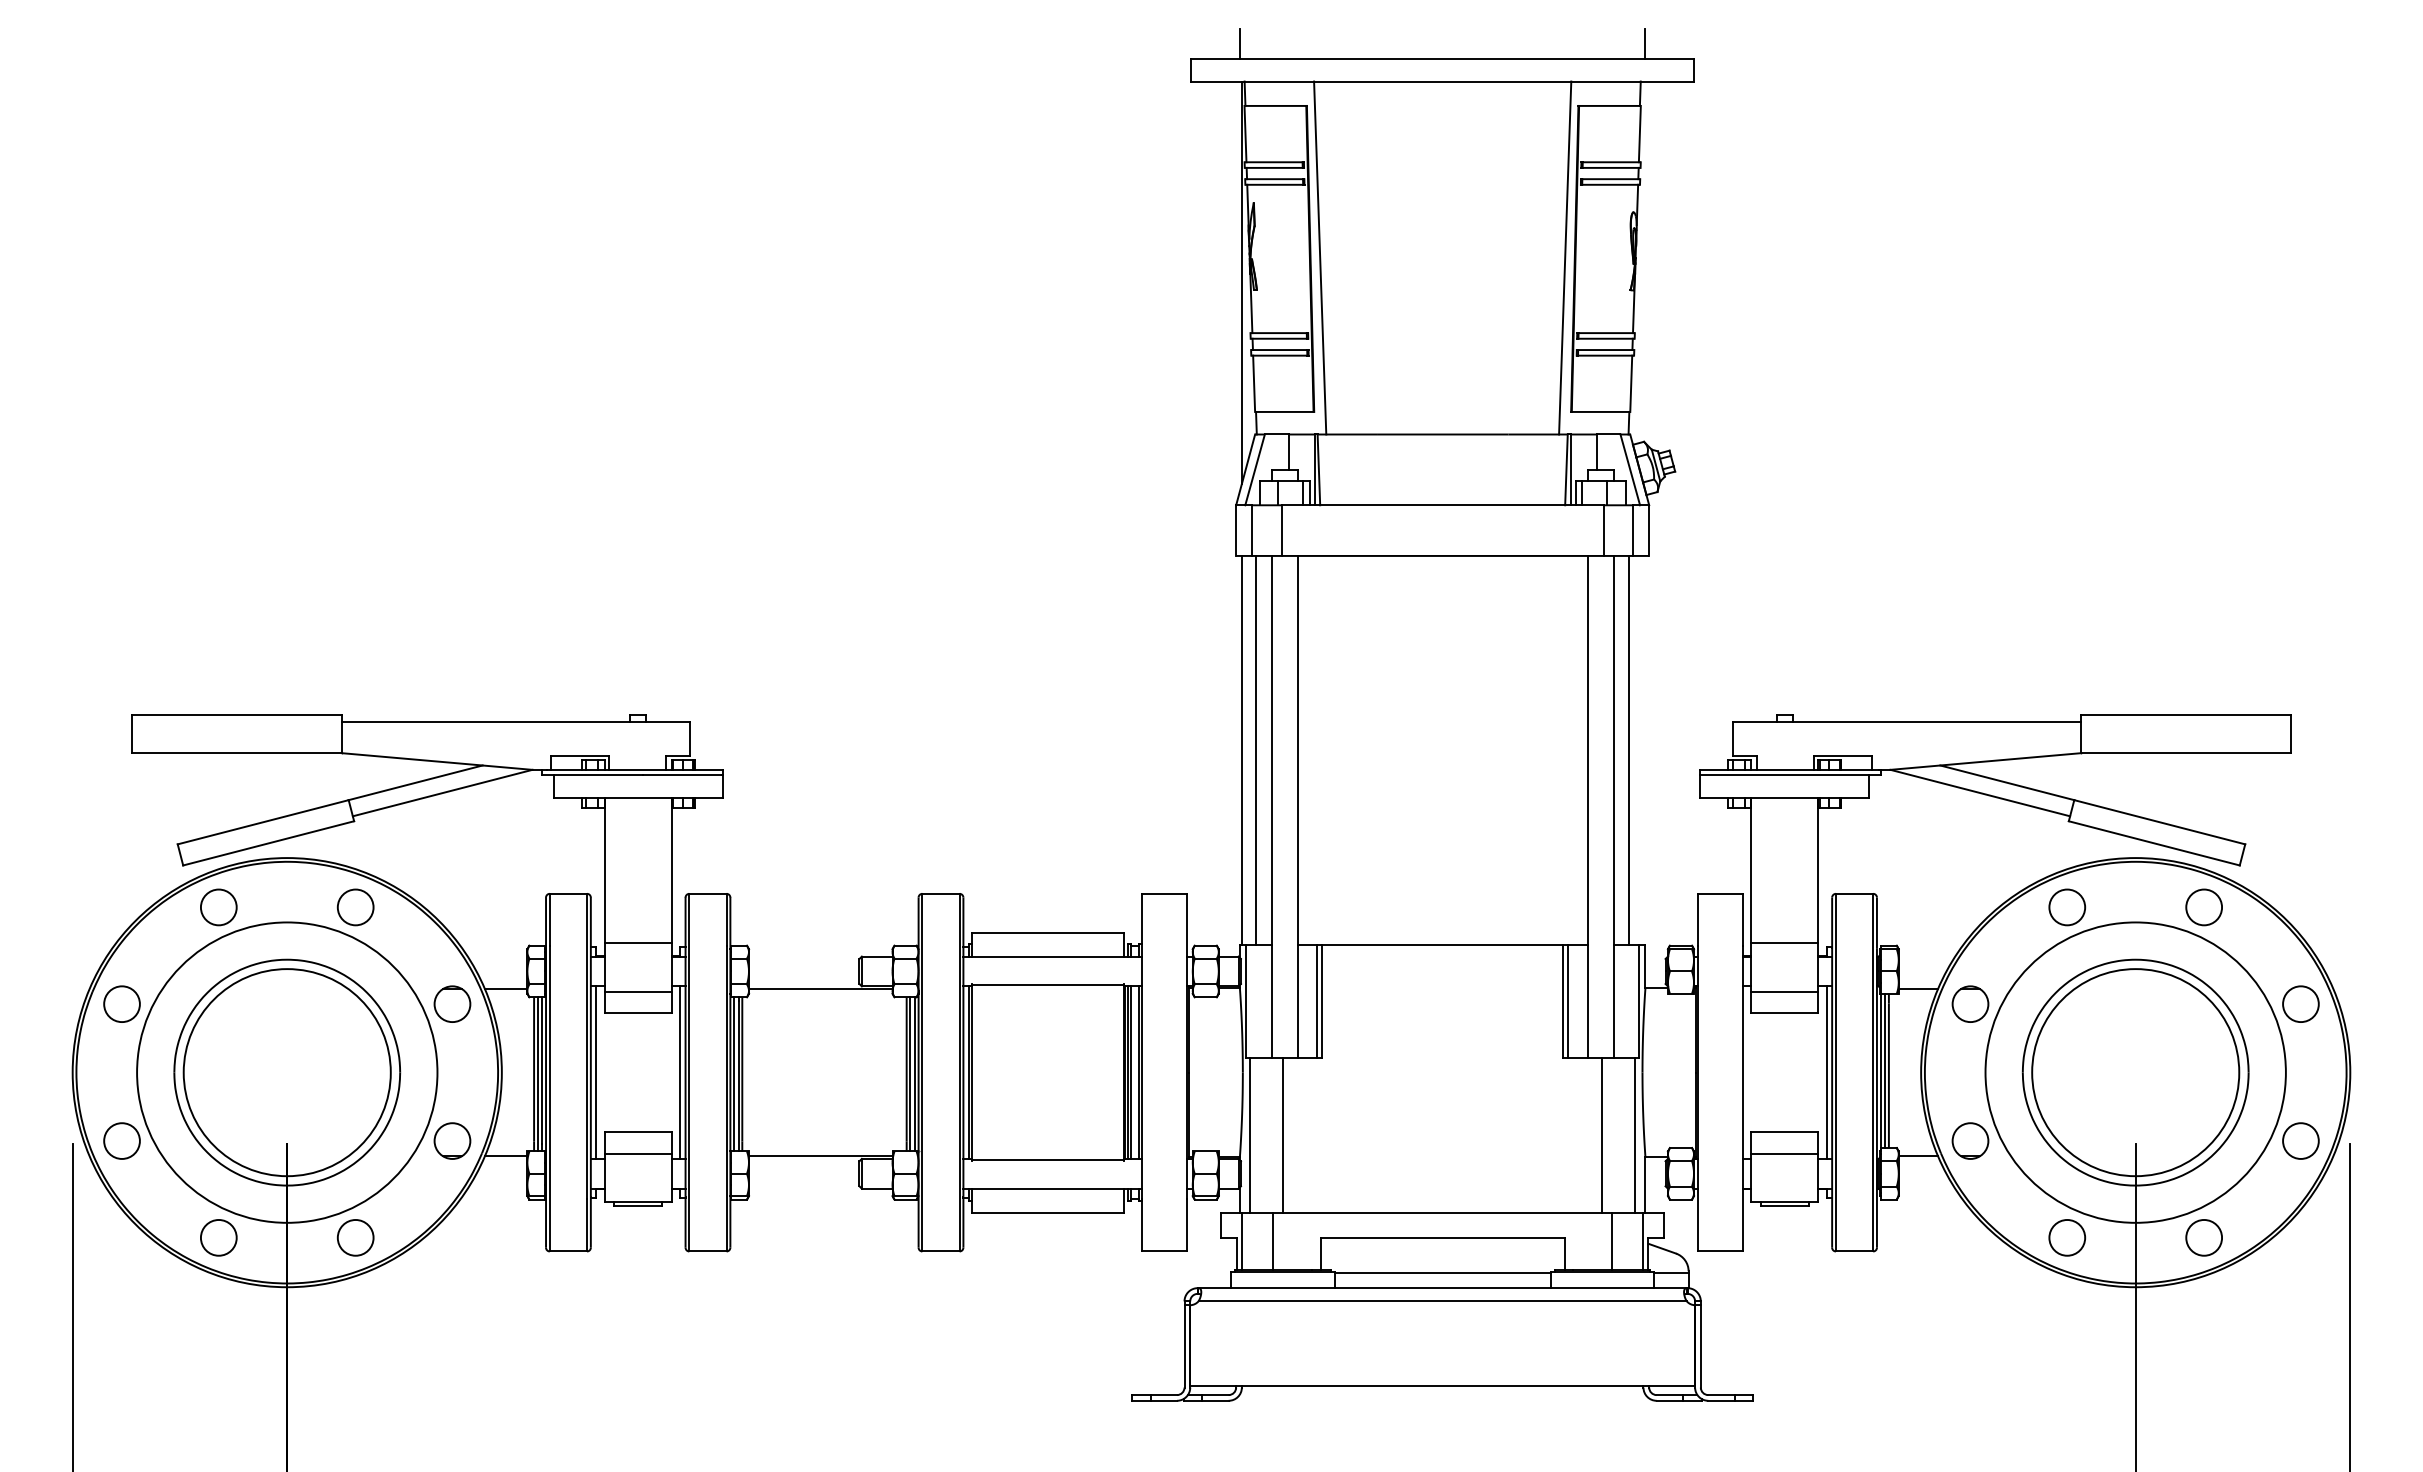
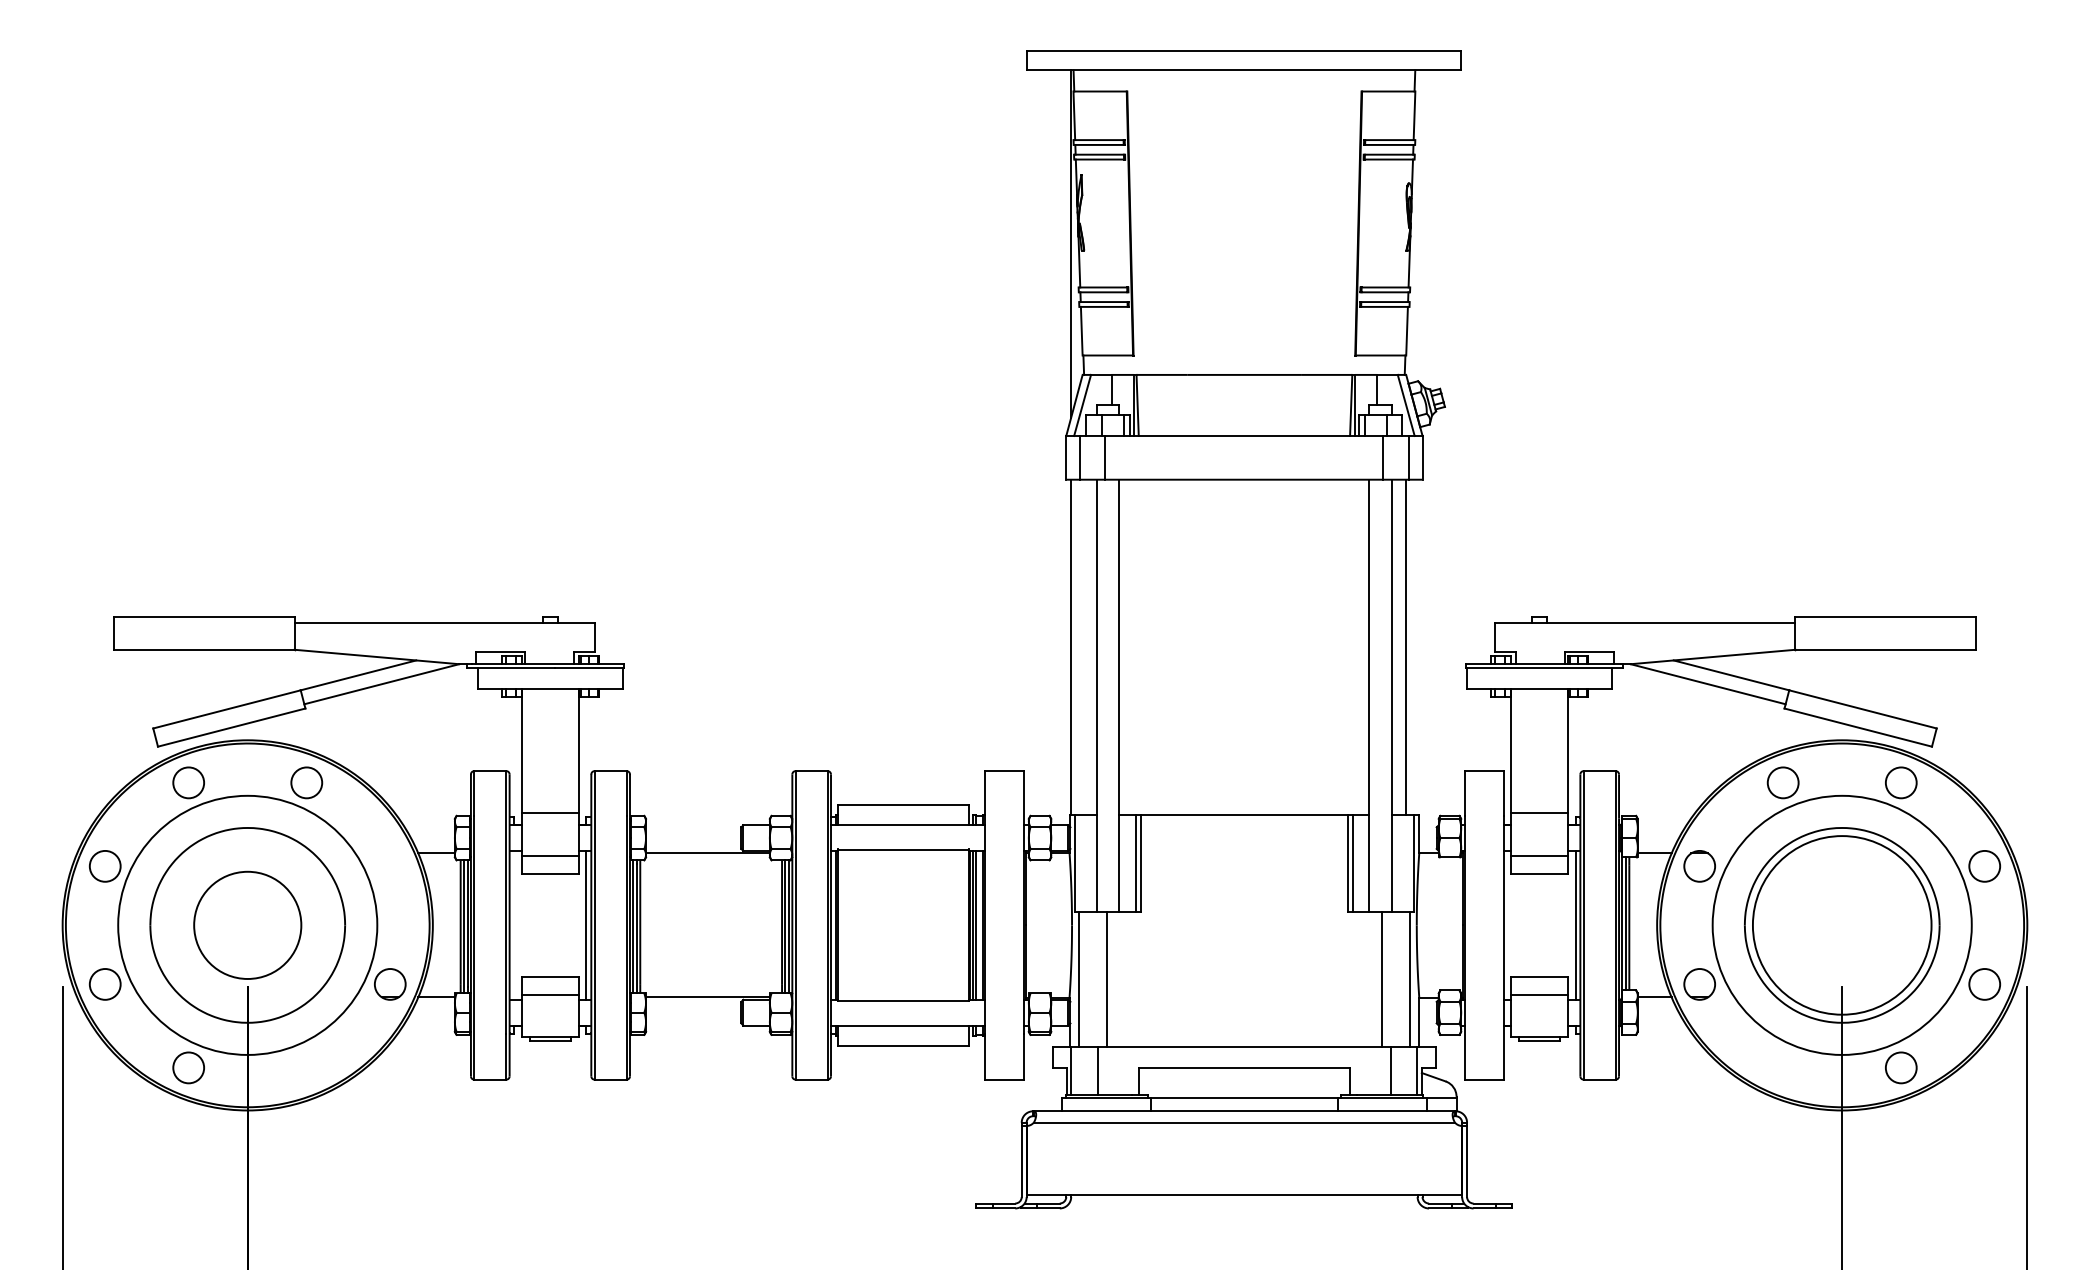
line: (1240, 43) -> (1070, 37), removed
line: (1645, 43) -> (1419, 37), removed
line: (1320, 257) -> (1139, 222), removed
line: (1565, 257) -> (1350, 222), removed
line: (1255, 749) -> (1082, 646), removed
part: (452, 1003) -> (390, 865), removed
circle: (286, 1072) -> (247, 925), size x0.6
line: (596, 1072) -> (514, 925), removed
circle: (355, 1237) -> (306, 1067), removed
circle: (2067, 1237) -> (1783, 1067), removed

